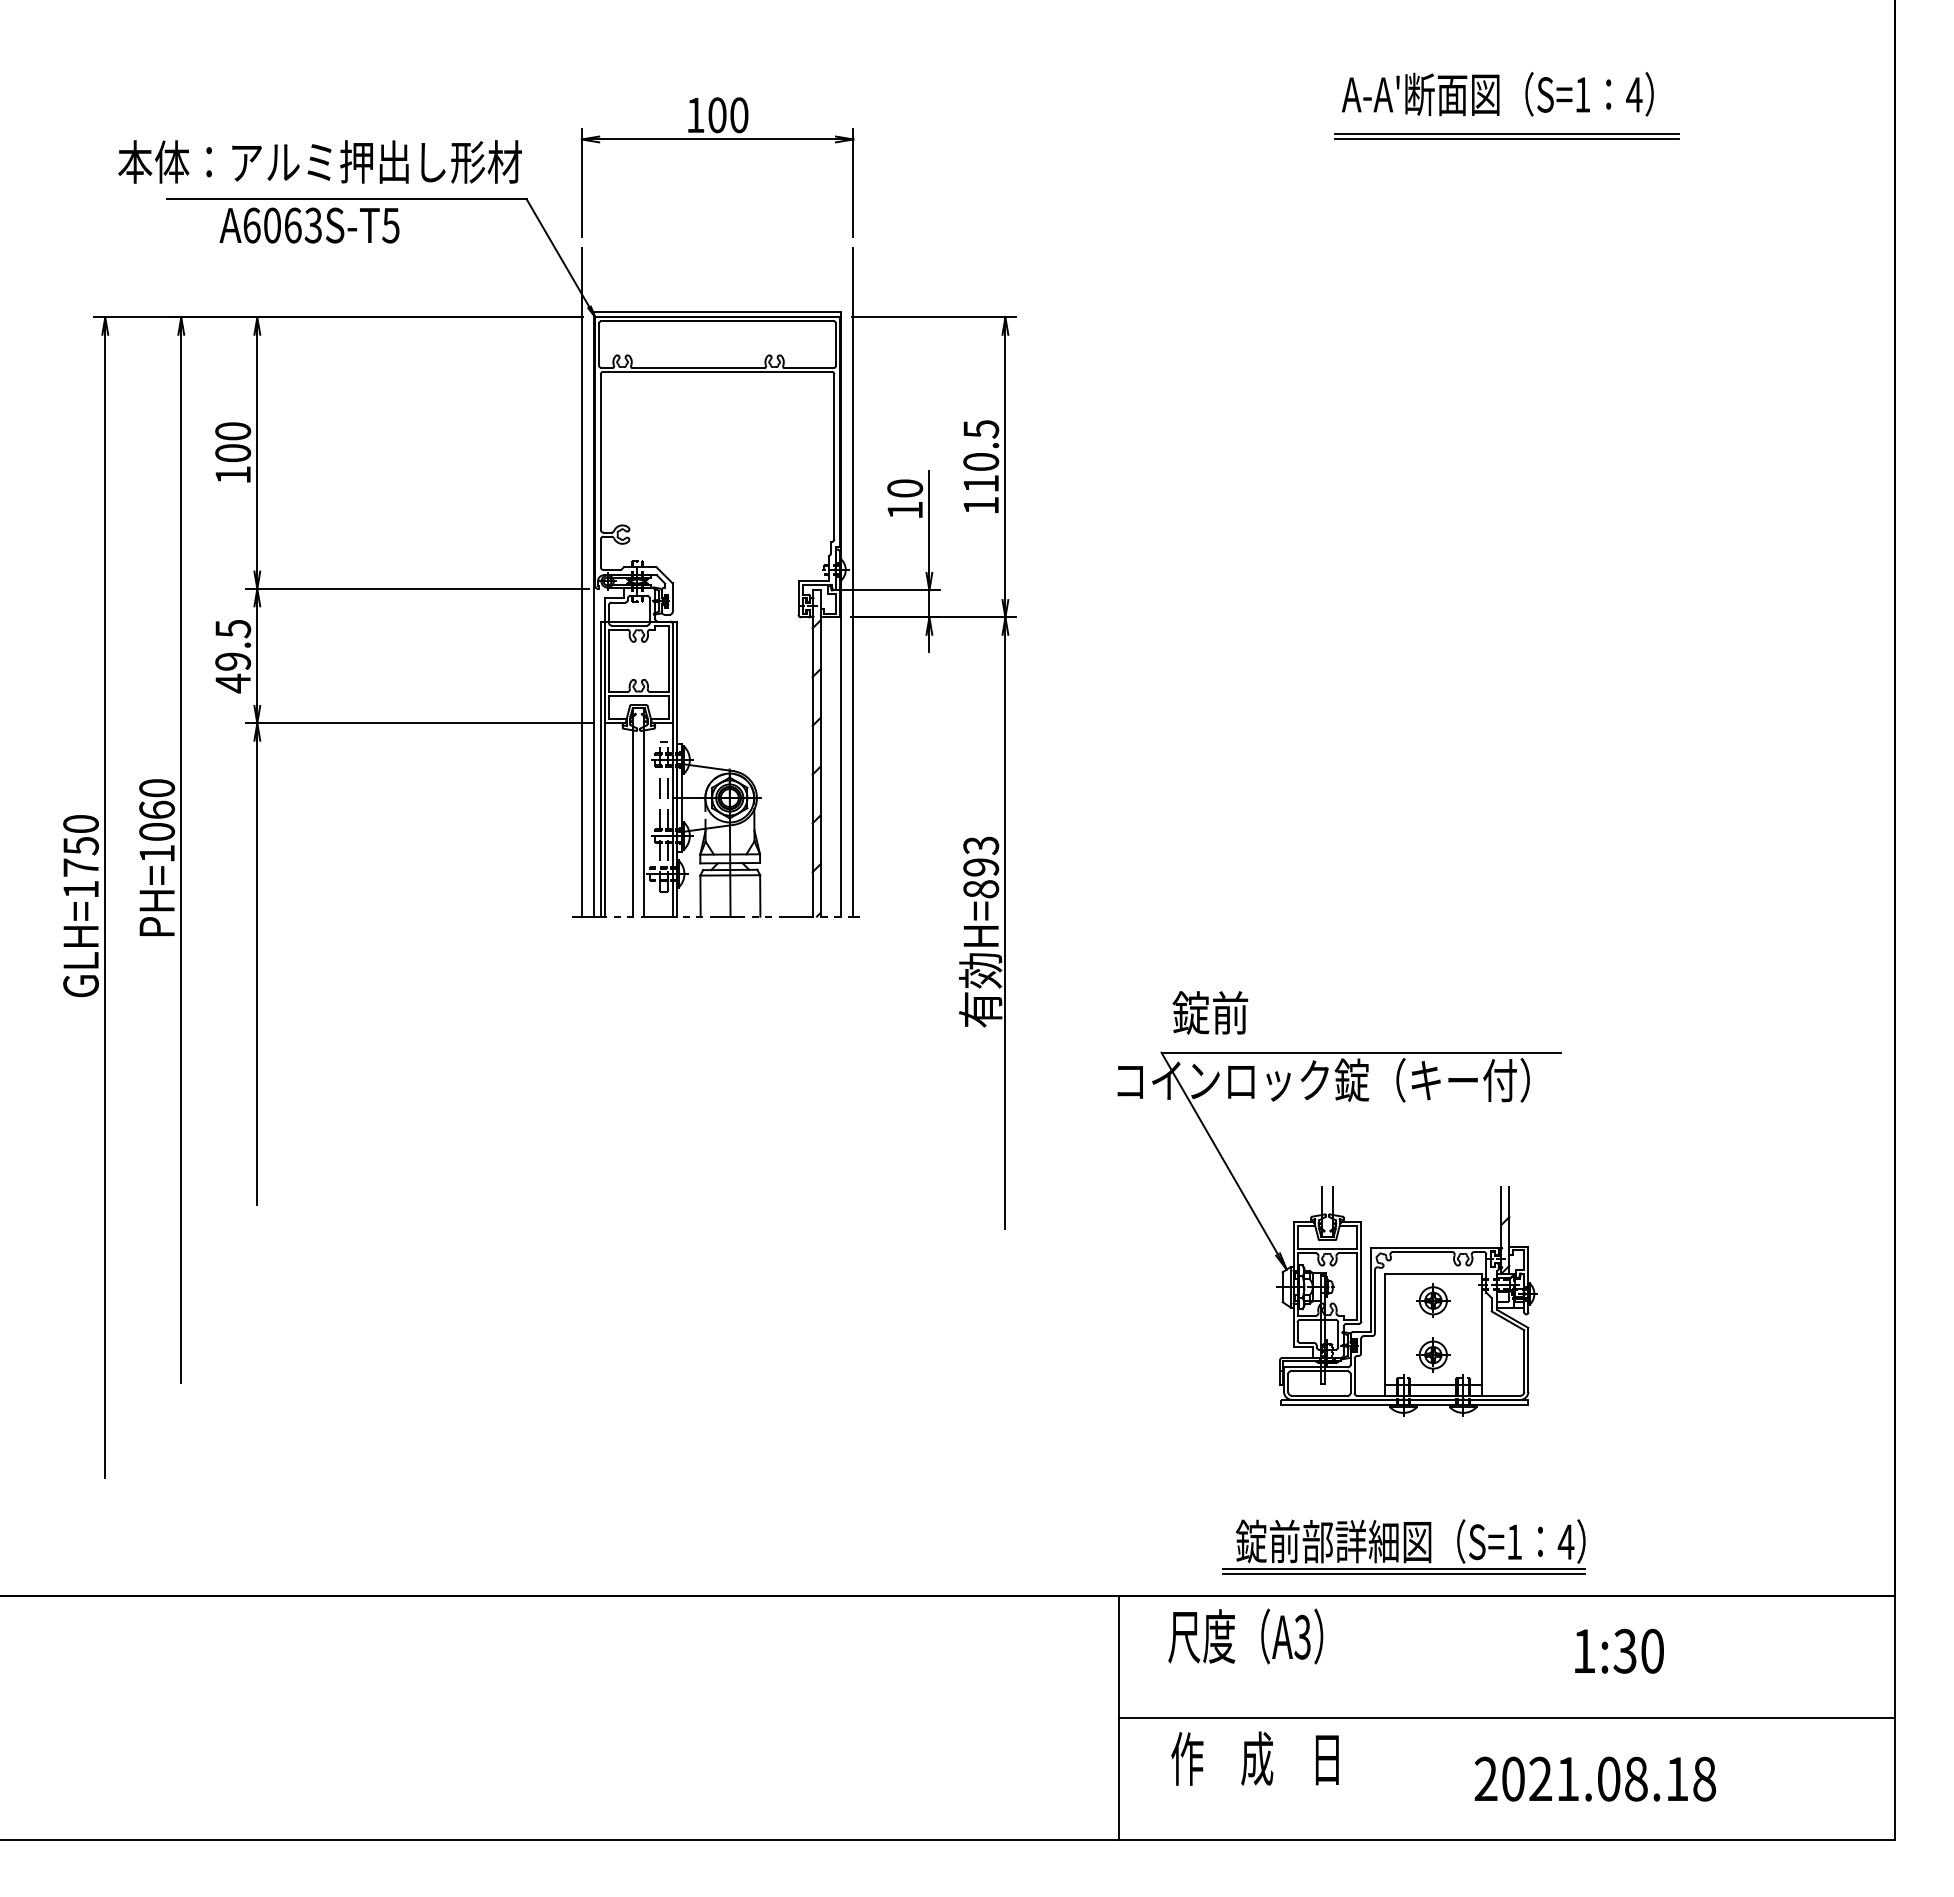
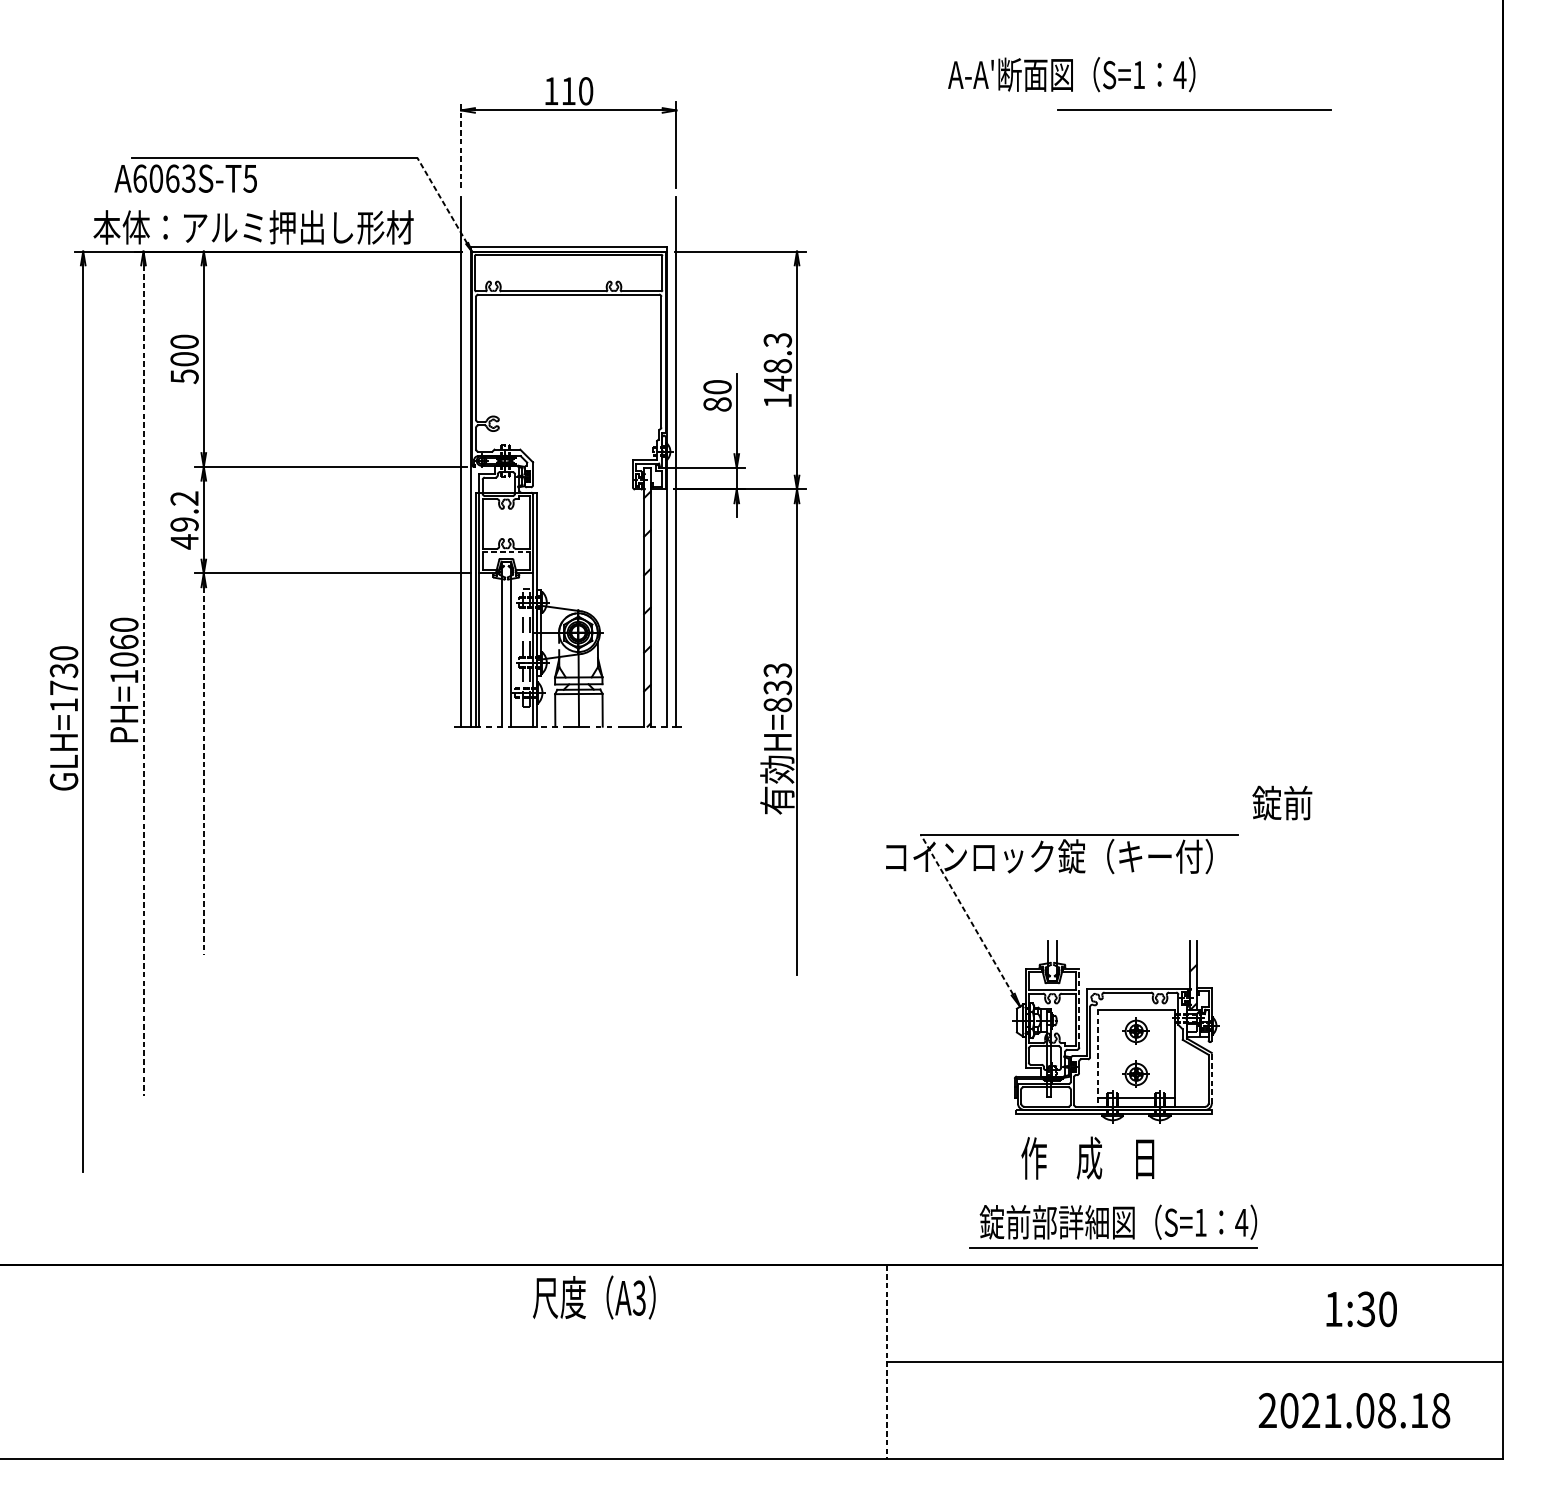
text: (1497, 94) -> (1071, 74), moved
text: (717, 115) -> (568, 91), 100 -> 110
line: (1506, 134) -> (1194, 106), removed
text: (319, 161) -> (253, 227), moved
line: (581, 182) -> (460, 144), solid -> dashed
text: (309, 225) -> (185, 178), moved
line: (558, 253) -> (442, 200), solid -> dashed
text: (980, 456) -> (777, 361), 110.5 -> 148.3
text: (233, 475) -> (184, 376), 100 -> 500
text: (905, 510) -> (717, 404), 10 -> 80
text: (233, 628) -> (184, 498), 49.5 -> 49.2
line: (638, 696) -> (506, 552), solid -> dashed
text: (80, 846) -> (63, 671), GLH=1750 -> GLH=1730
line: (181, 858) -> (143, 680), solid -> dashed
text: (981, 867) -> (778, 687), H=893 -> H=833
line: (257, 972) -> (203, 771), solid -> dashed
text: (1210, 1012) -> (1282, 802), moved
line: (1219, 1153) -> (966, 914), solid -> dashed
line: (1361, 1271) -> (1079, 1008), solid -> dashed
line: (1384, 1335) -> (1097, 1058), solid -> dashed
line: (1528, 1359) -> (1211, 1077), solid -> dashed
line: (1404, 1568) -> (1113, 1243), removed
text: (1245, 1636) -> (594, 1297), moved
text: (1619, 1650) -> (1361, 1308), moved
line: (1118, 1718) -> (886, 1362), solid -> dashed
text: (1254, 1758) -> (1087, 1158), moved
text: (1595, 1778) -> (1354, 1410), moved

